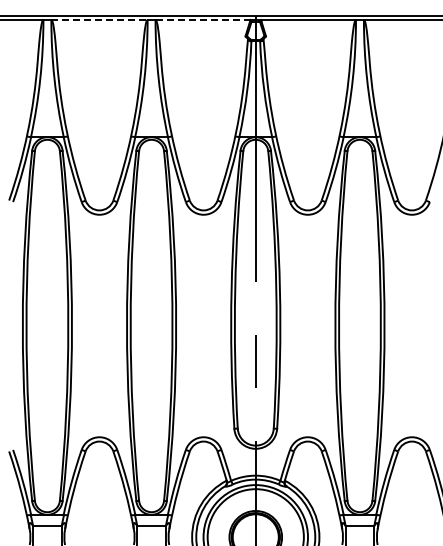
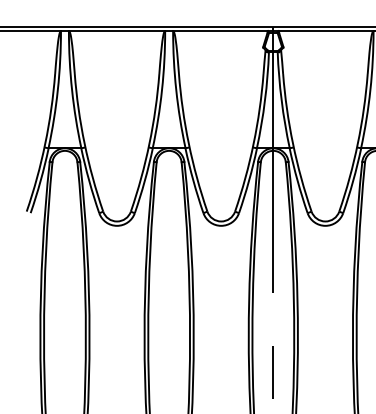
line: (99, 20) -> (117, 31), dashed -> solid
line: (203, 20) -> (221, 31), dashed -> solid

